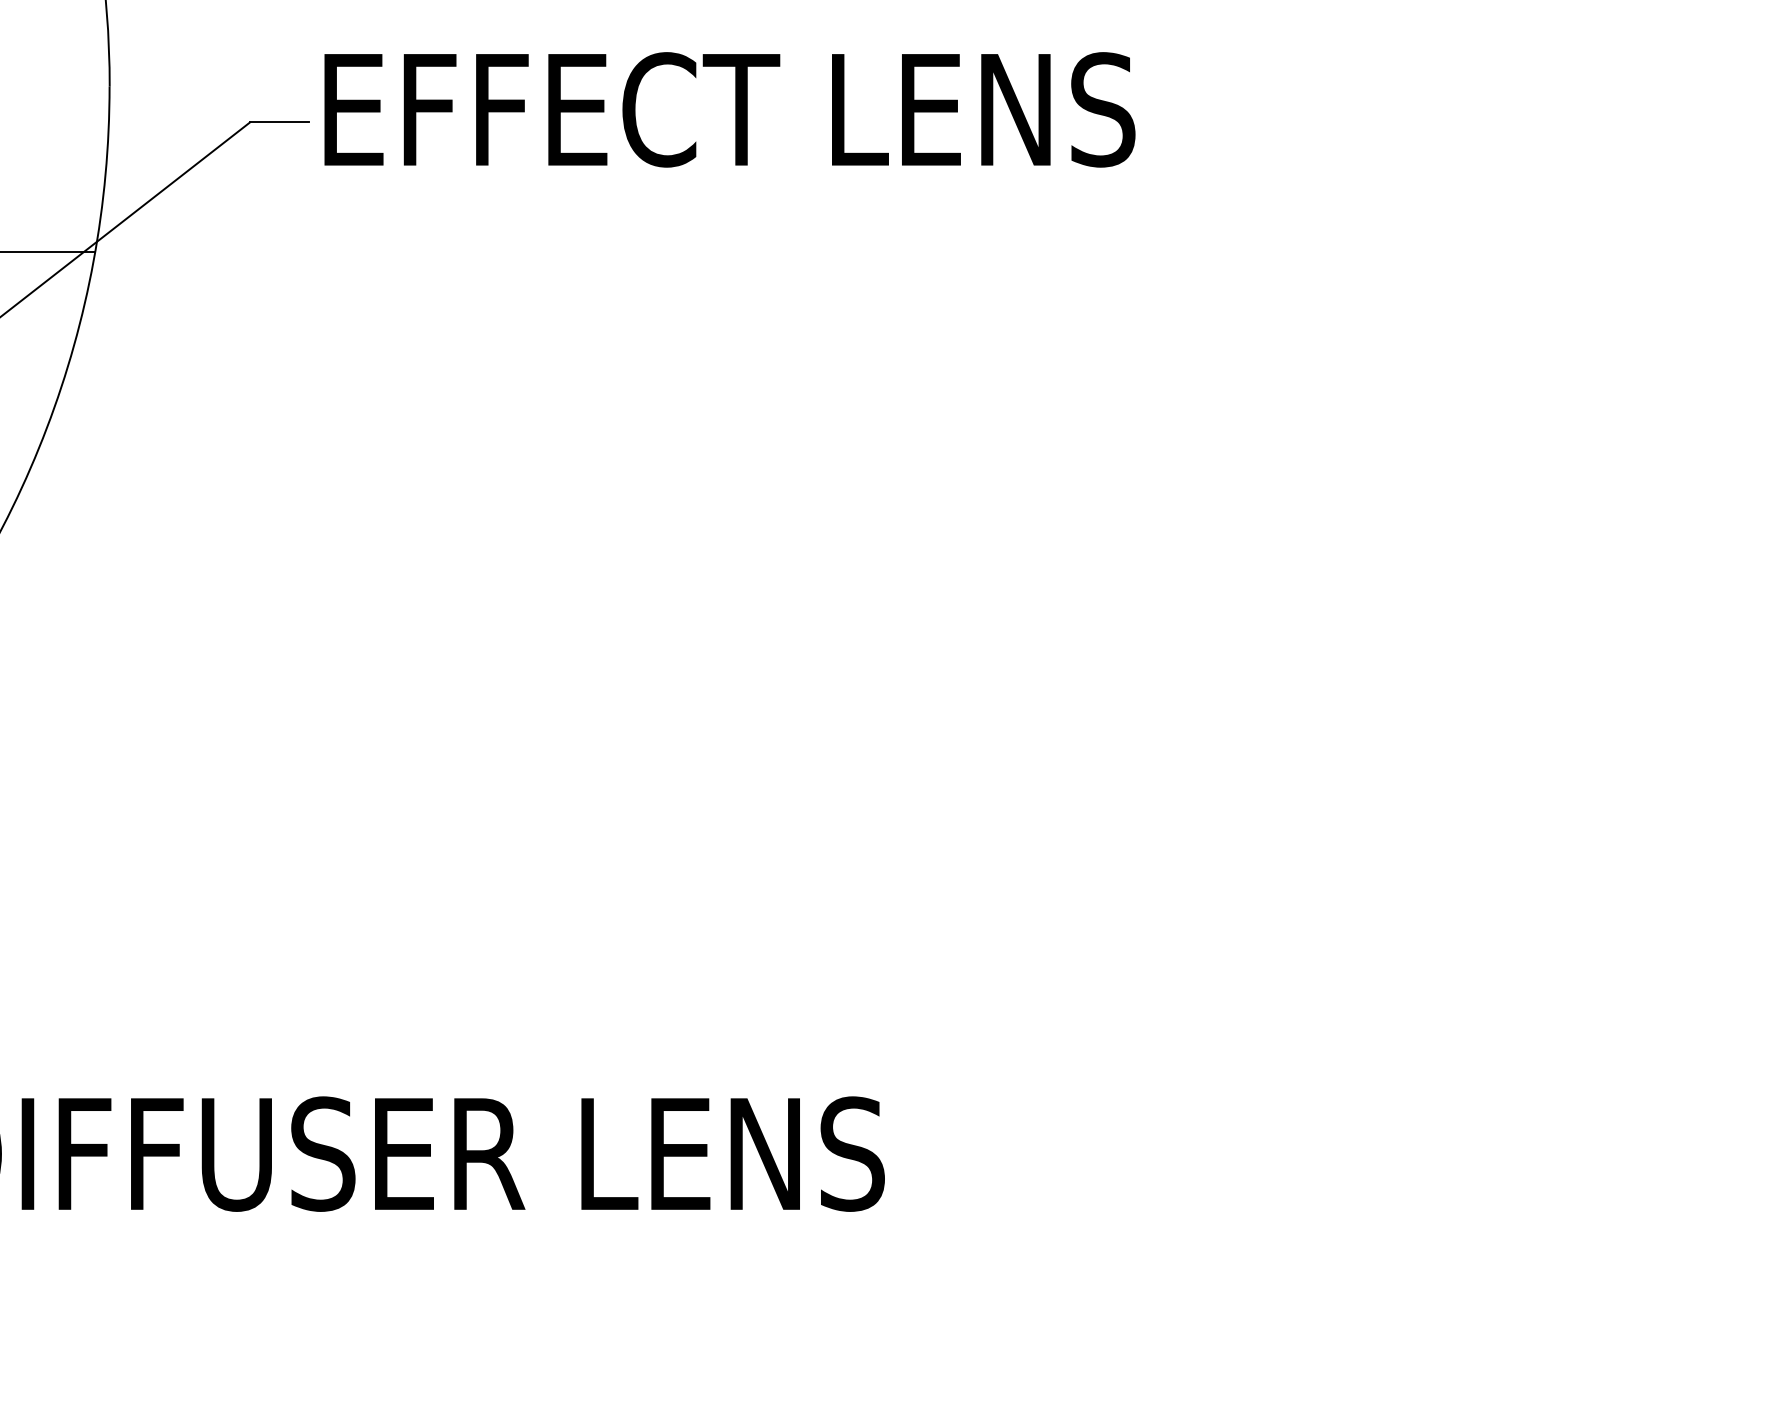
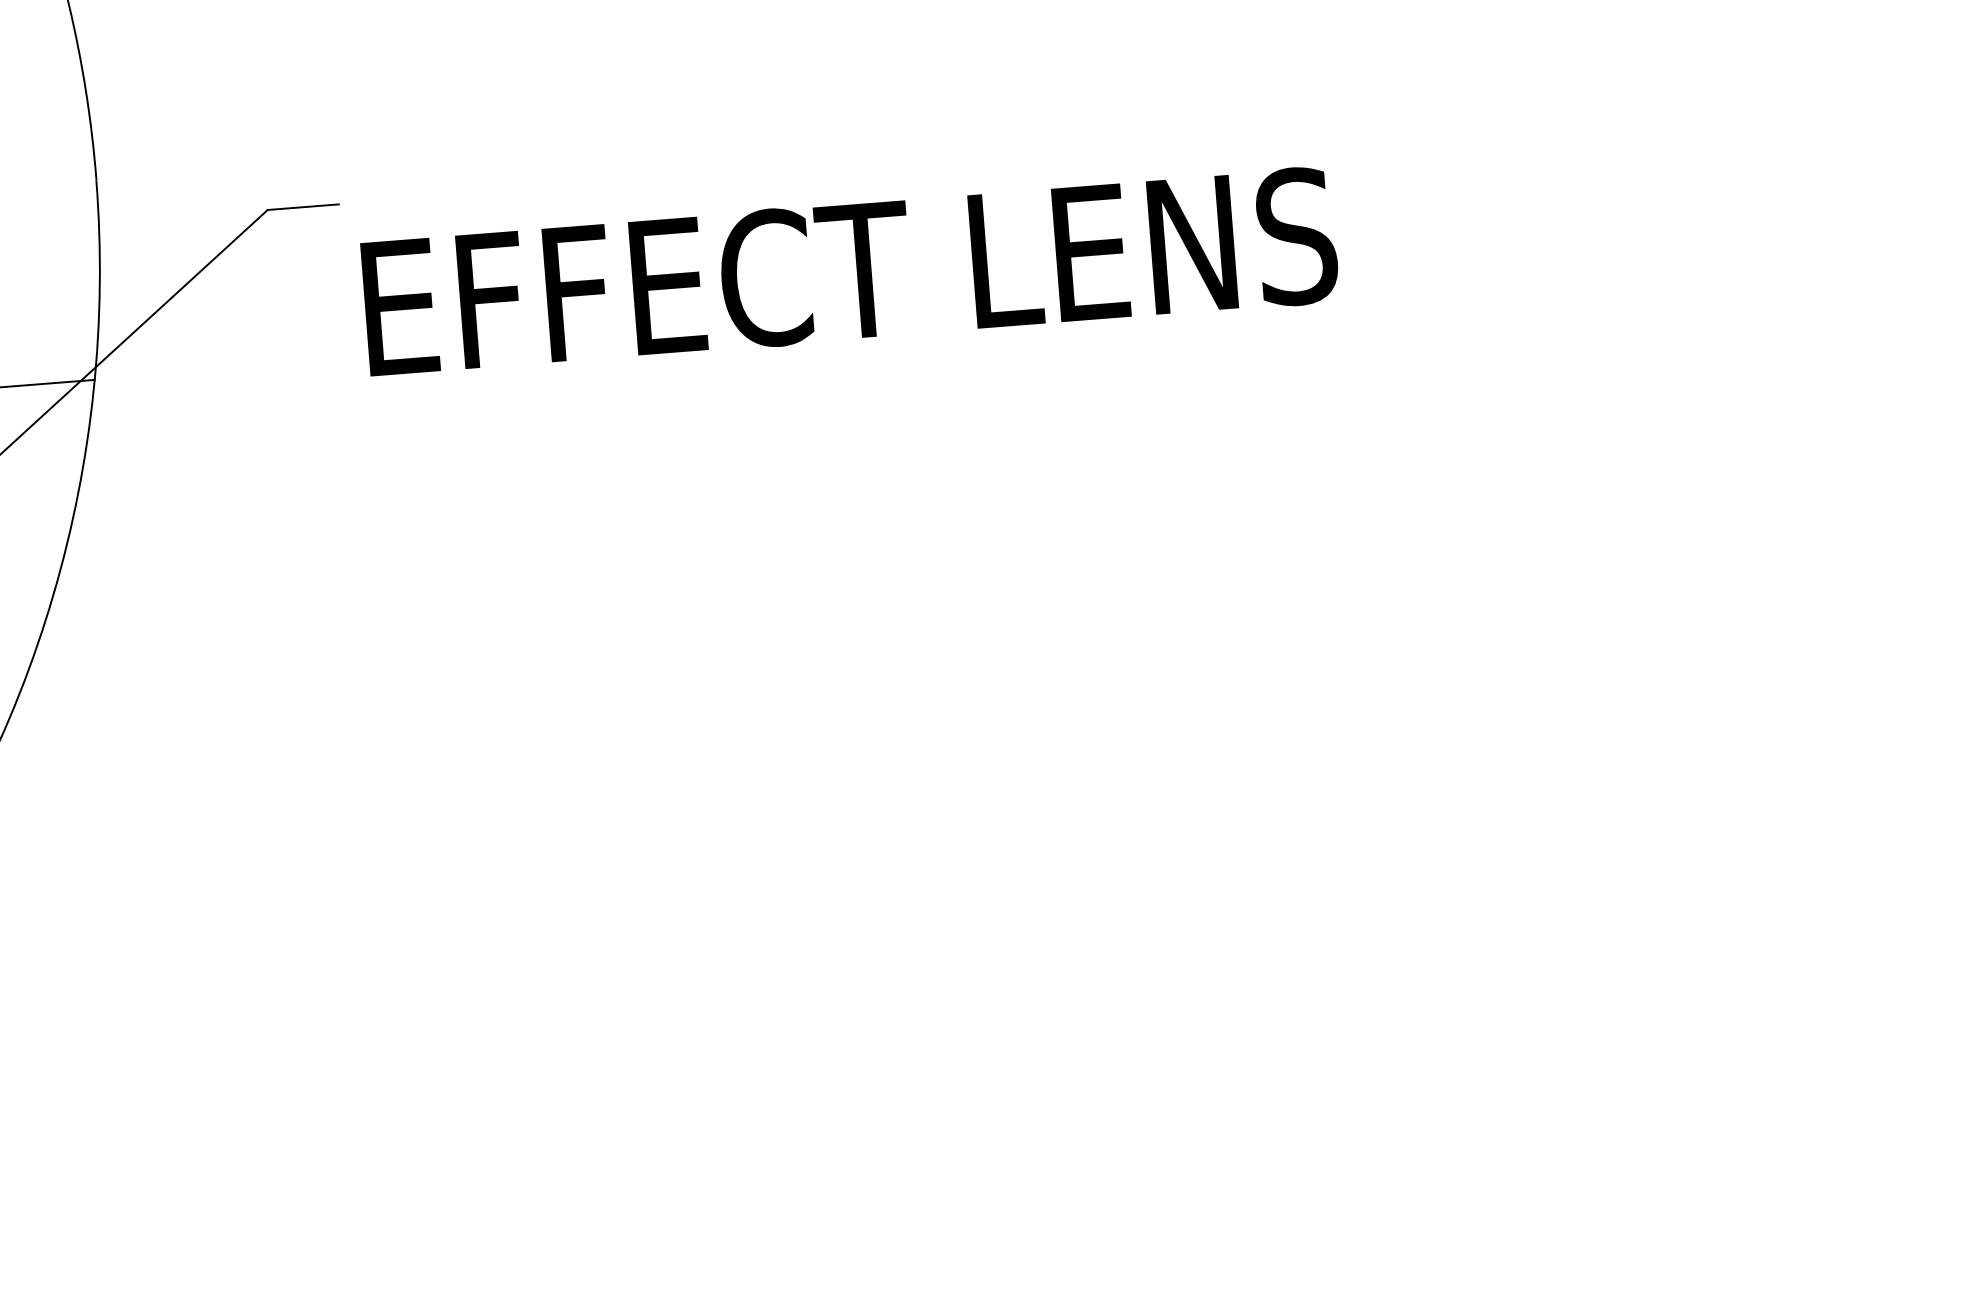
text: (729, 109) -> (849, 271), moved

